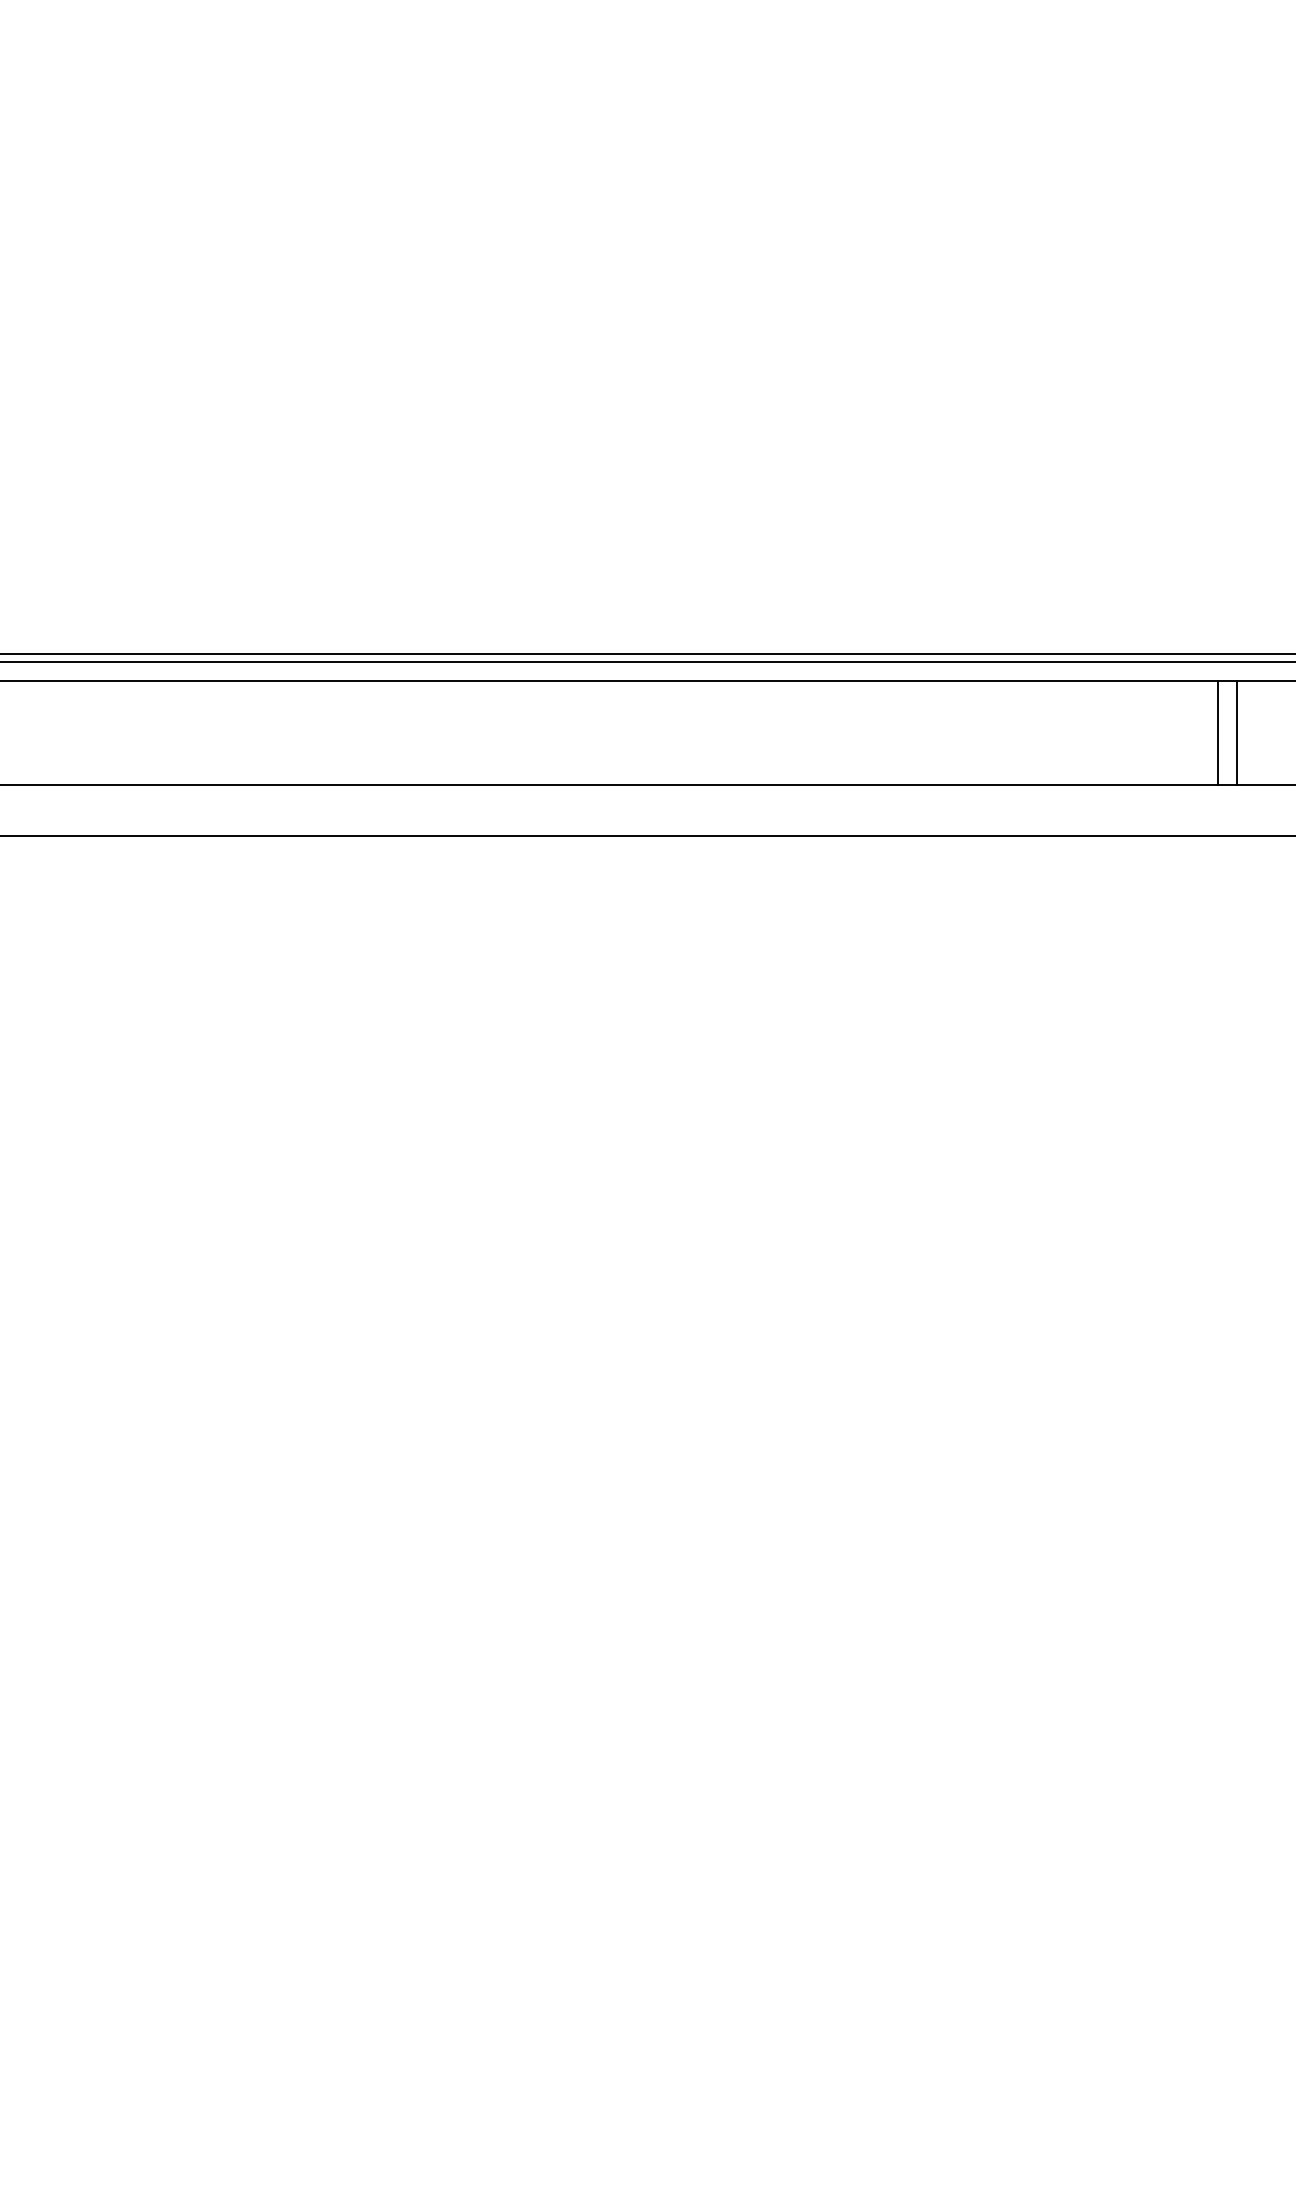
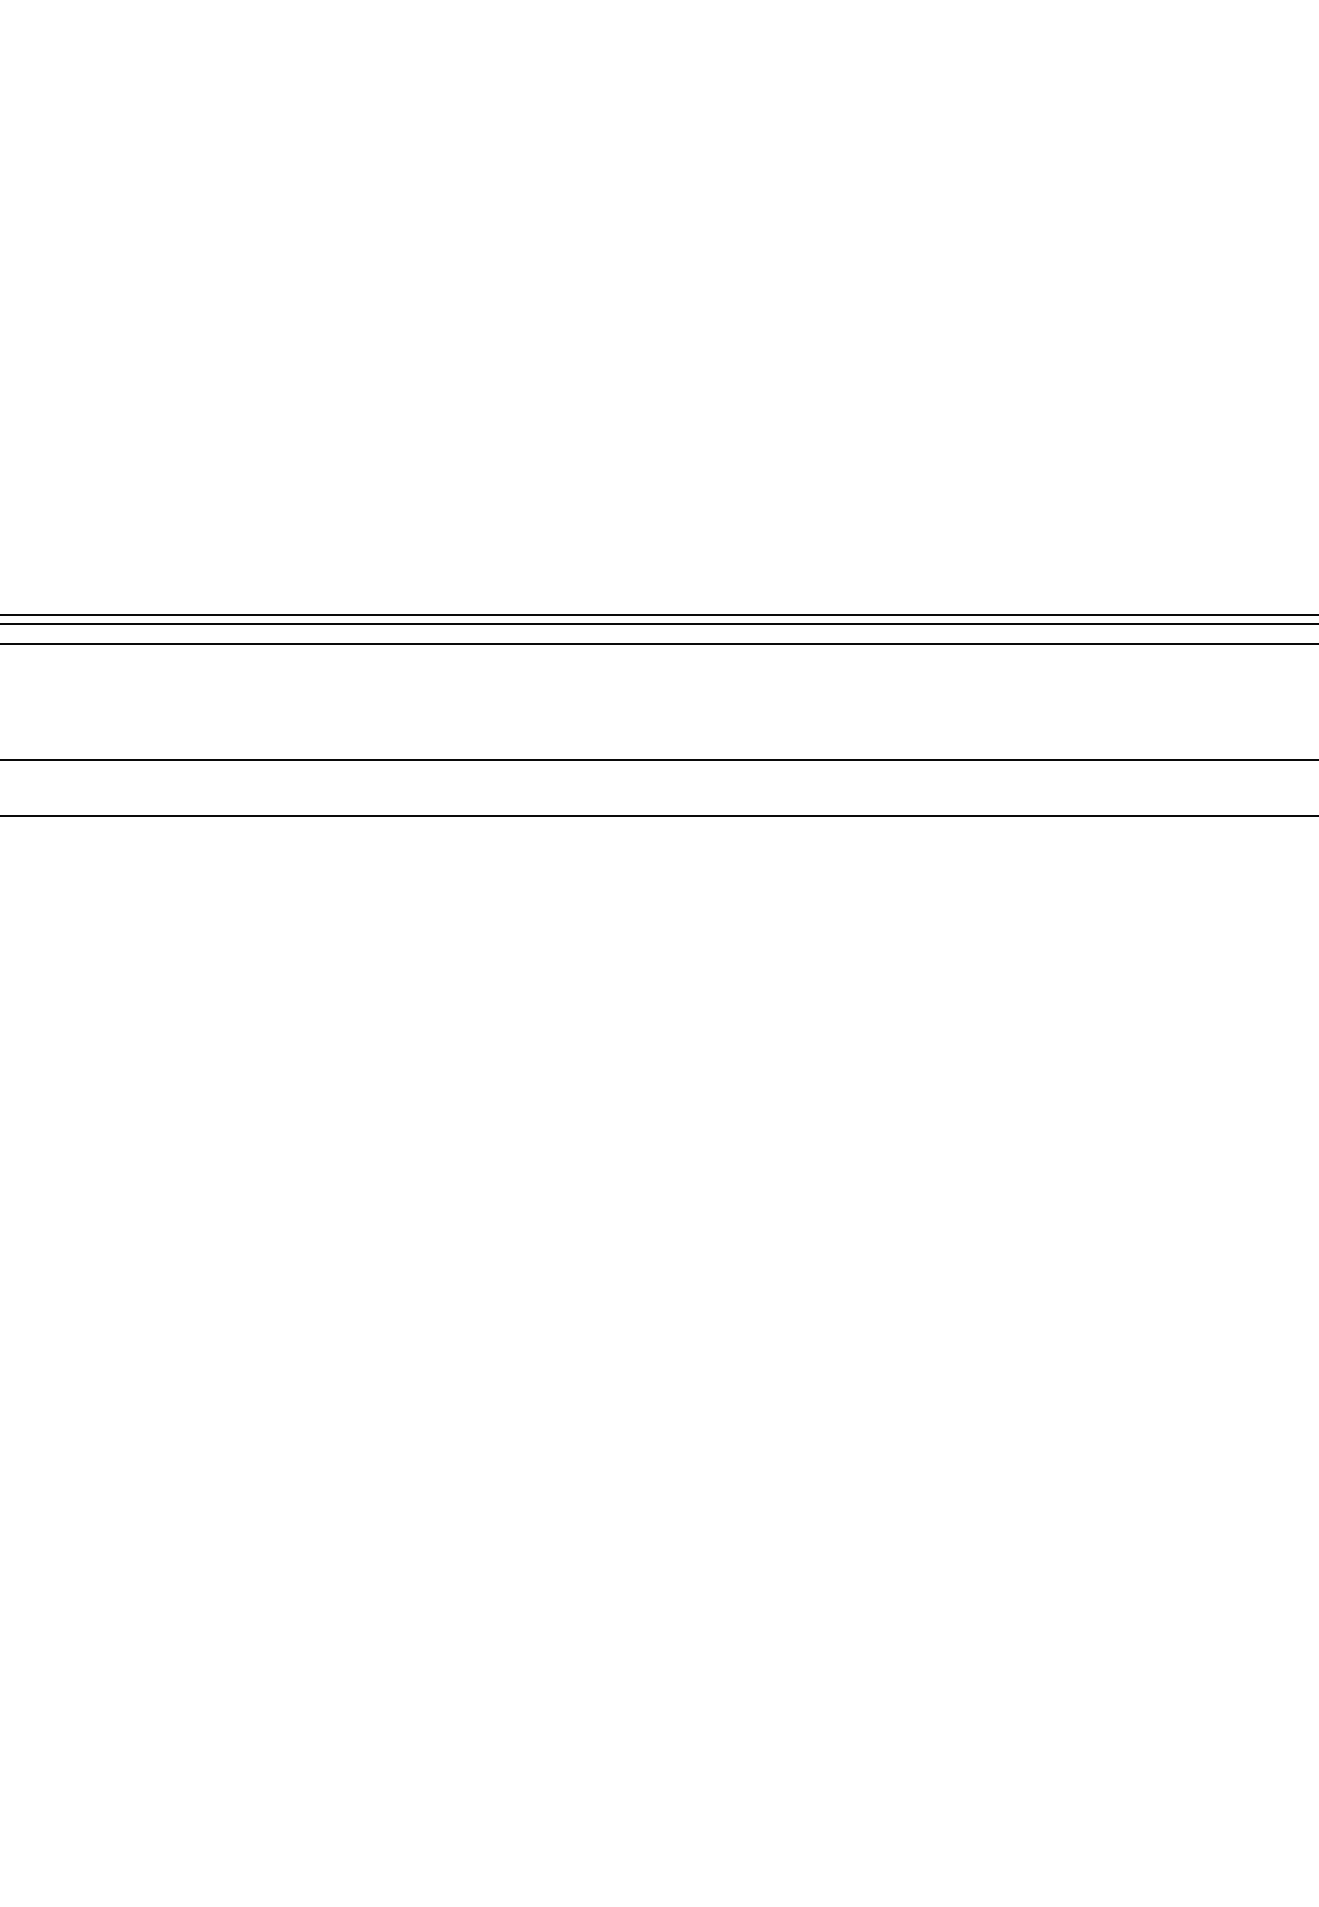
line: (1218, 732) -> (1177, 701), removed
line: (1237, 732) -> (1198, 701), removed

